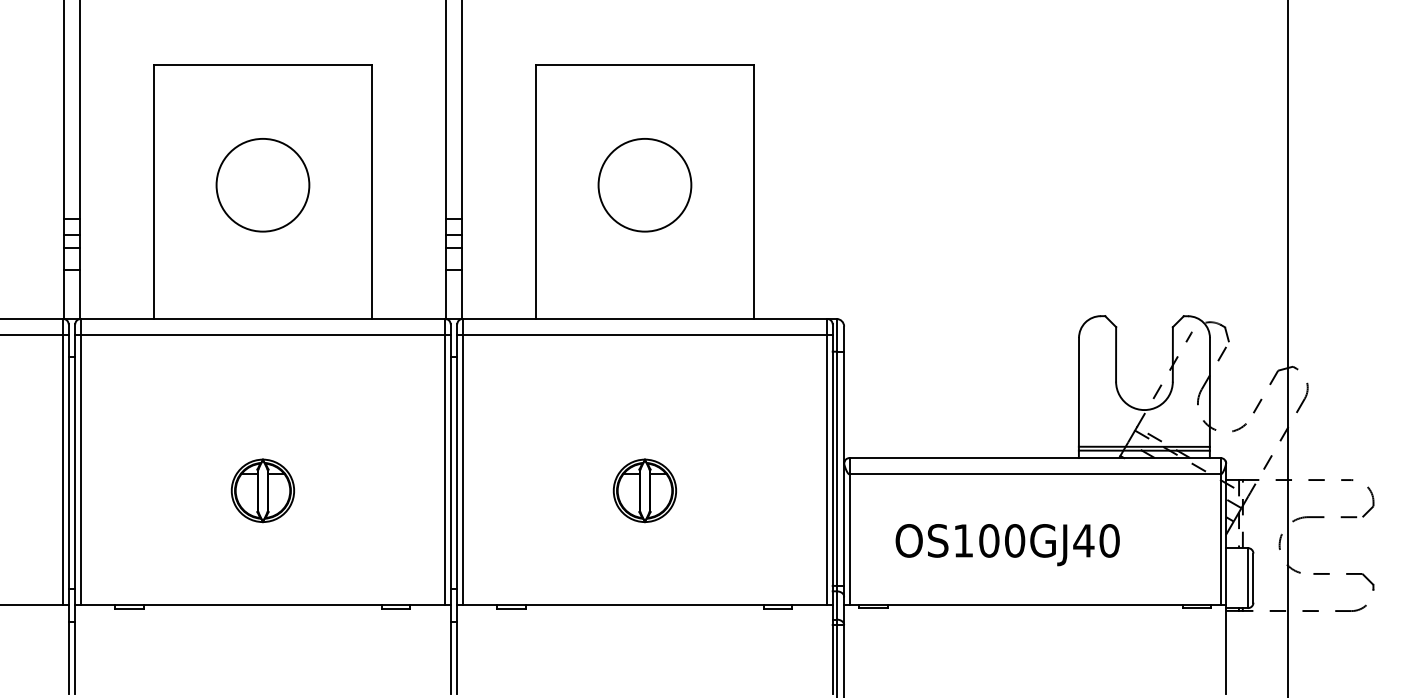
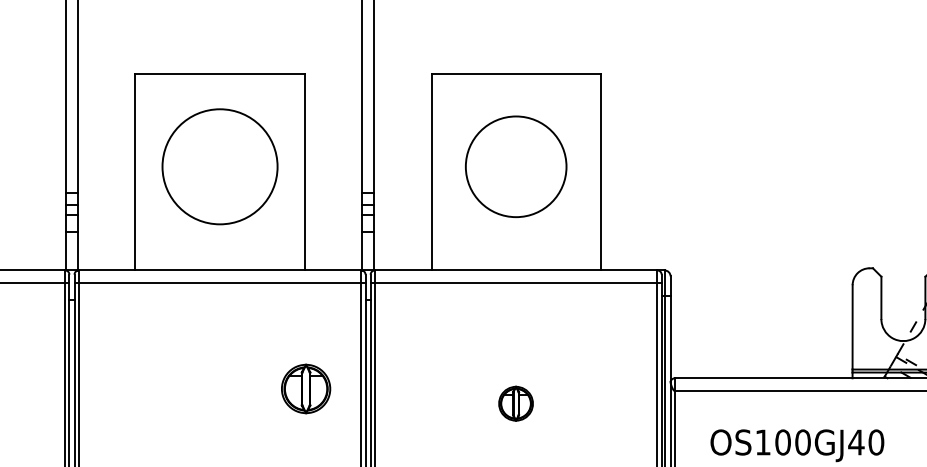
circle: (262, 184) -> (219, 166), size x1.6
circle: (644, 184) -> (515, 166), size x1.4
part: (262, 490) -> (305, 388), moved
part: (644, 490) -> (515, 403), size x0.7

